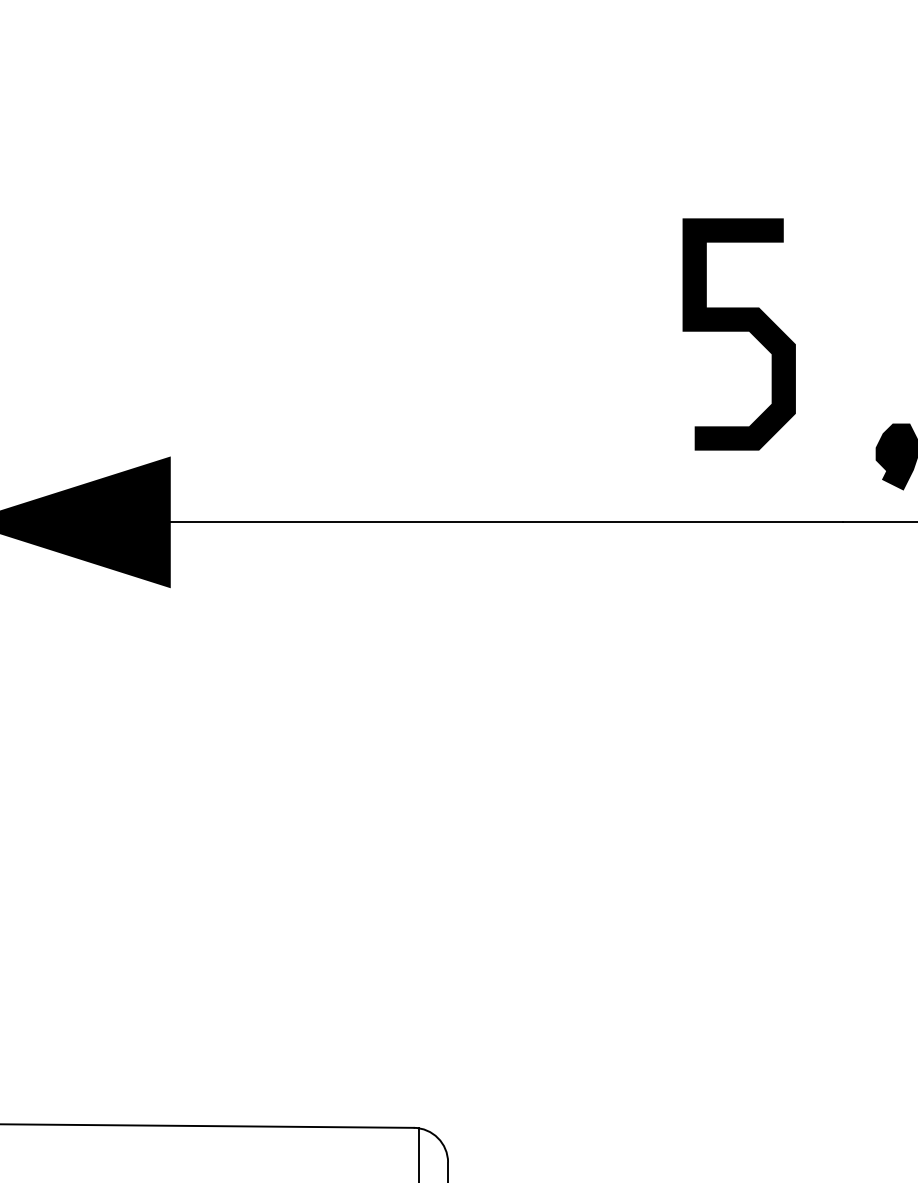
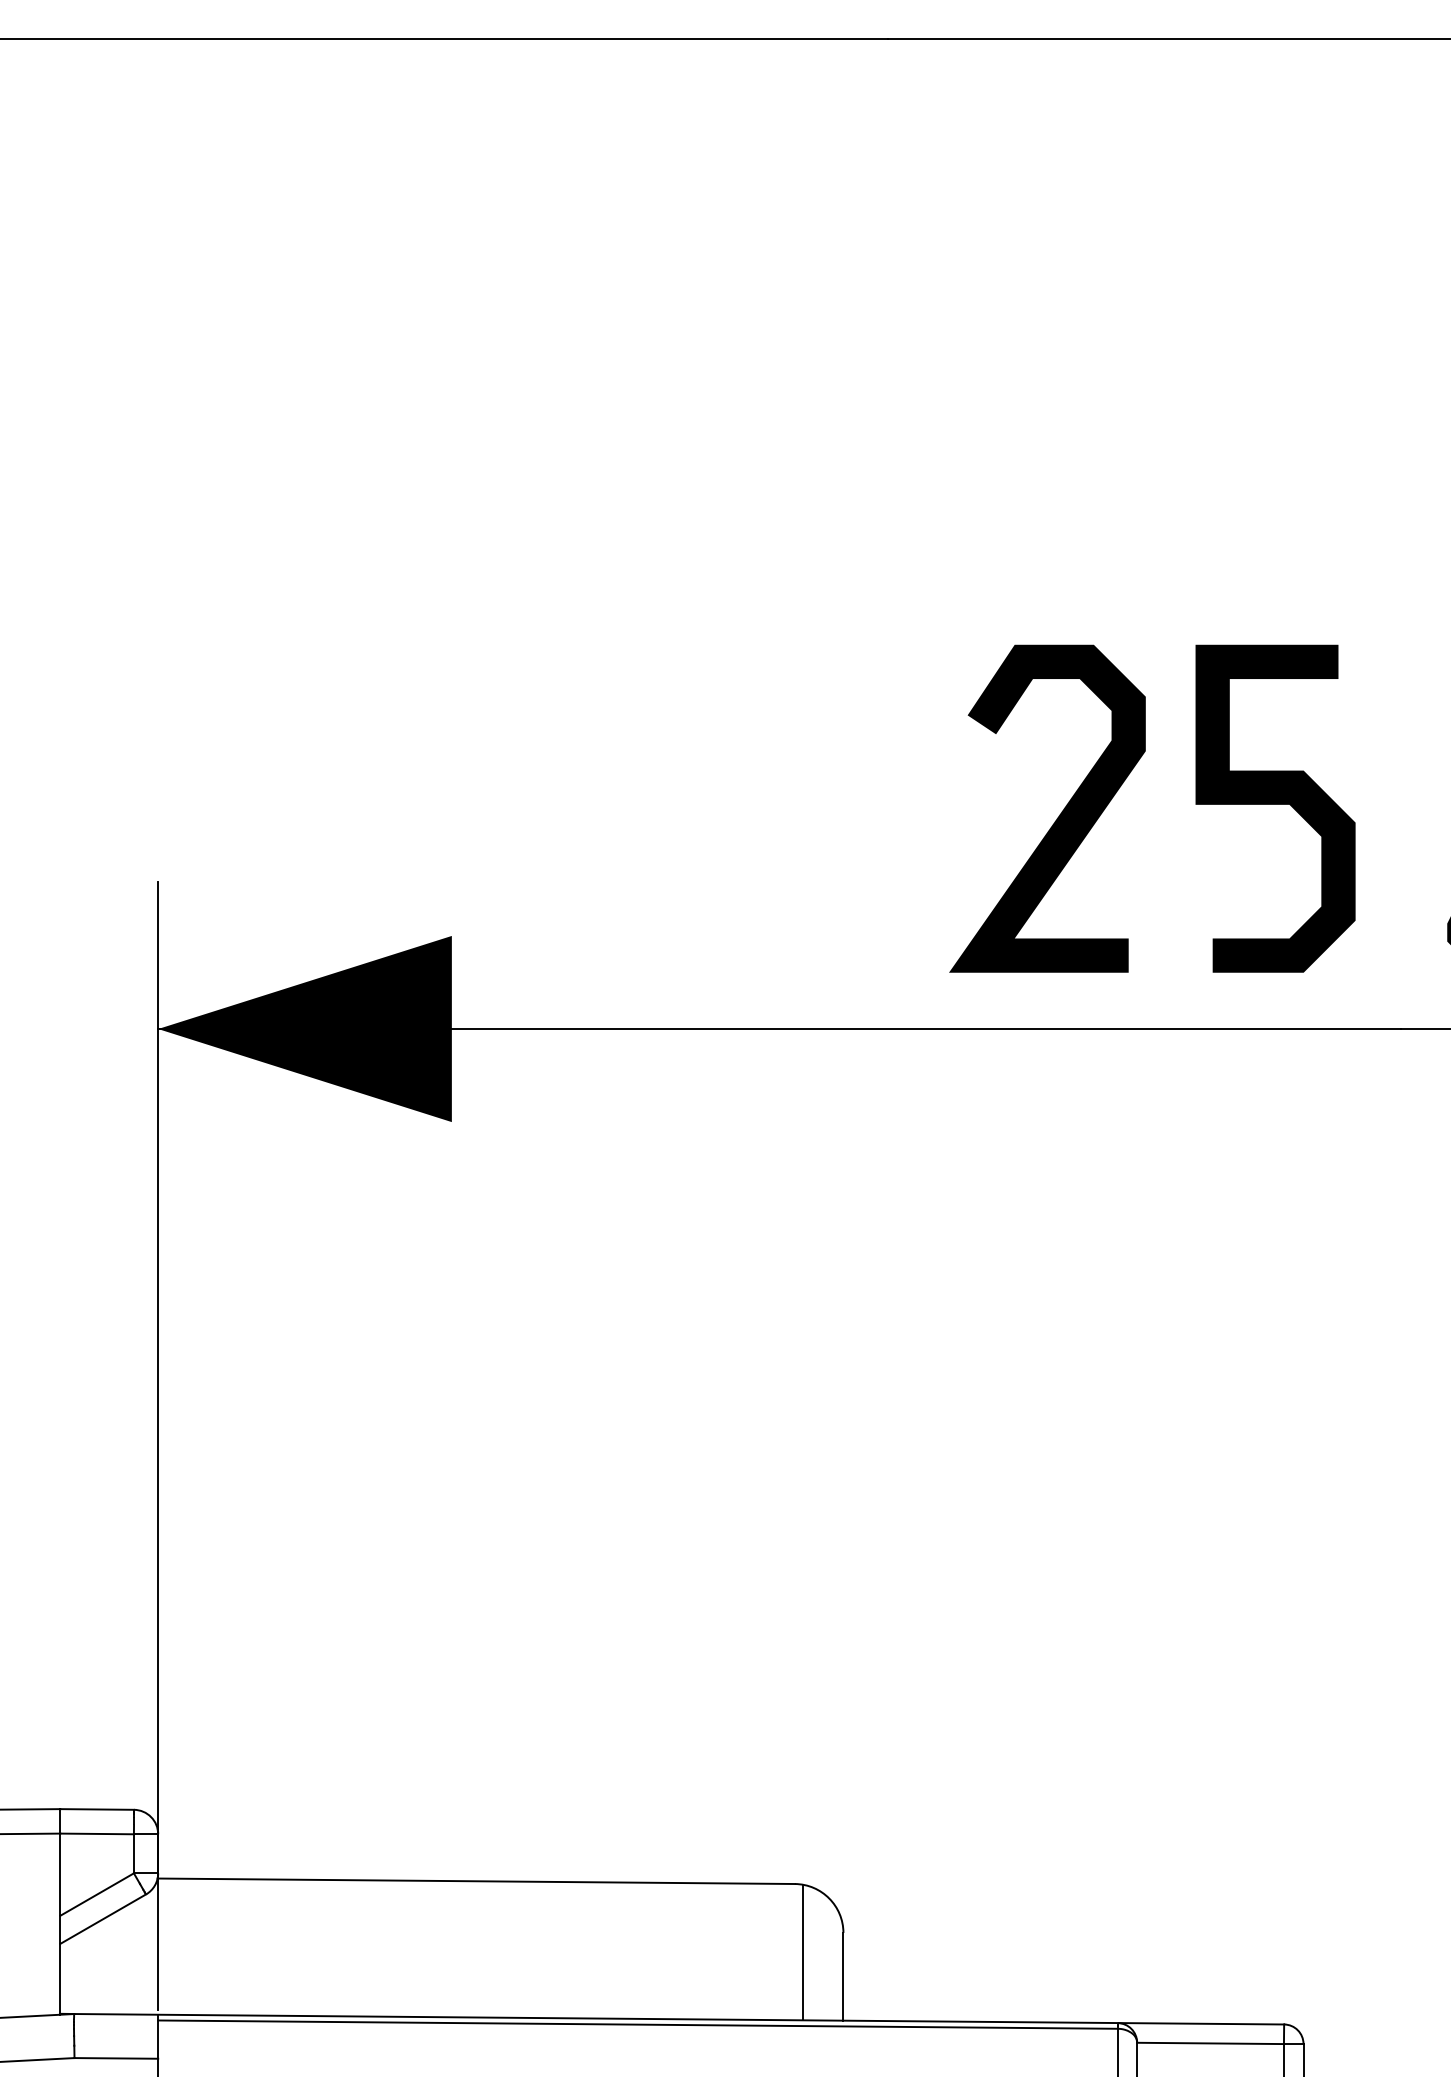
curve: (739, 331) -> (1275, 804), moved
curve: (601, 370) -> (1059, 814), added

